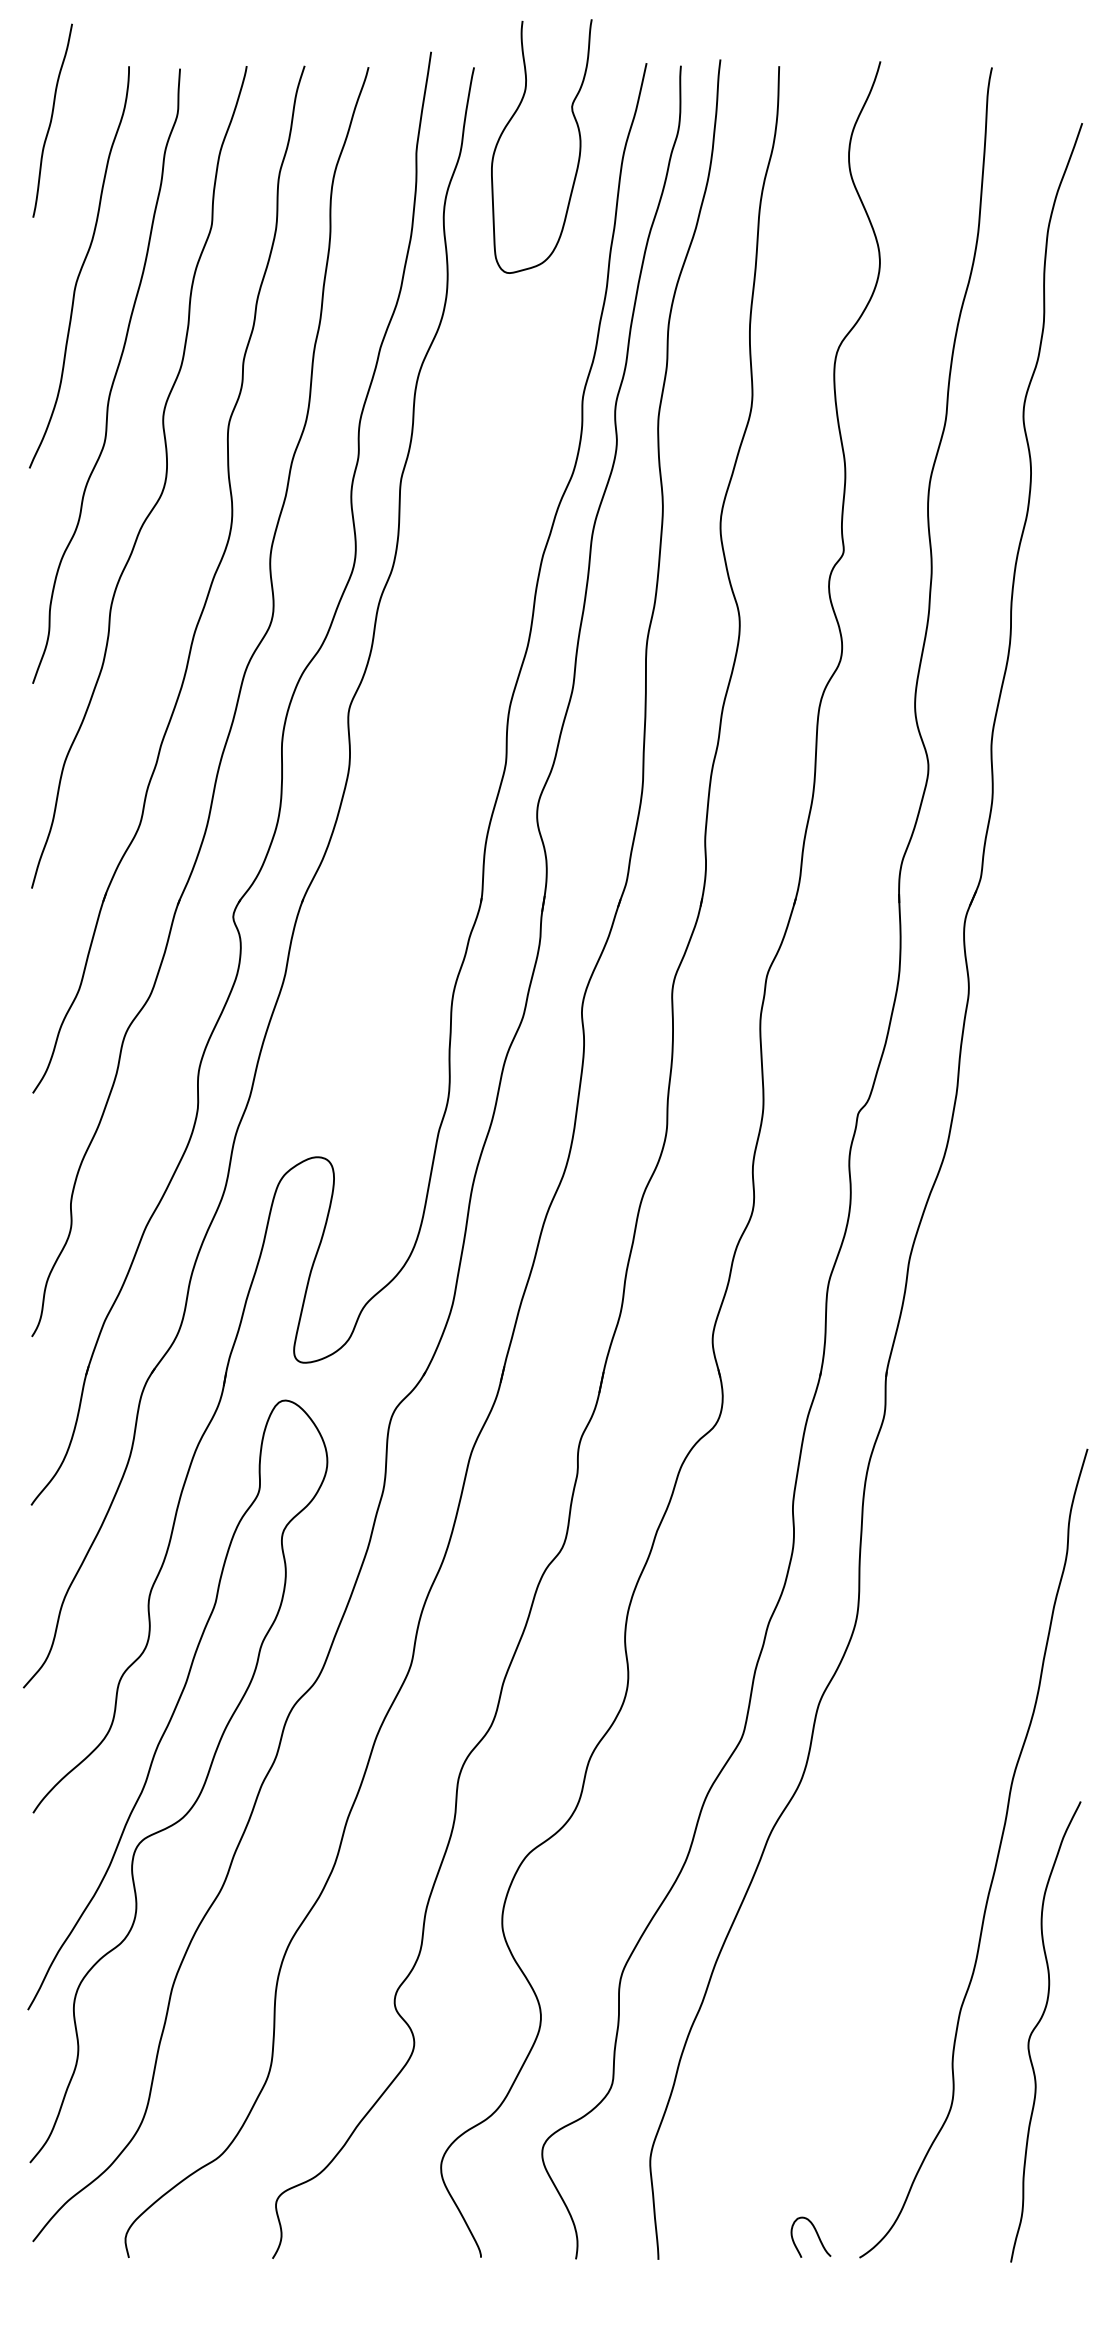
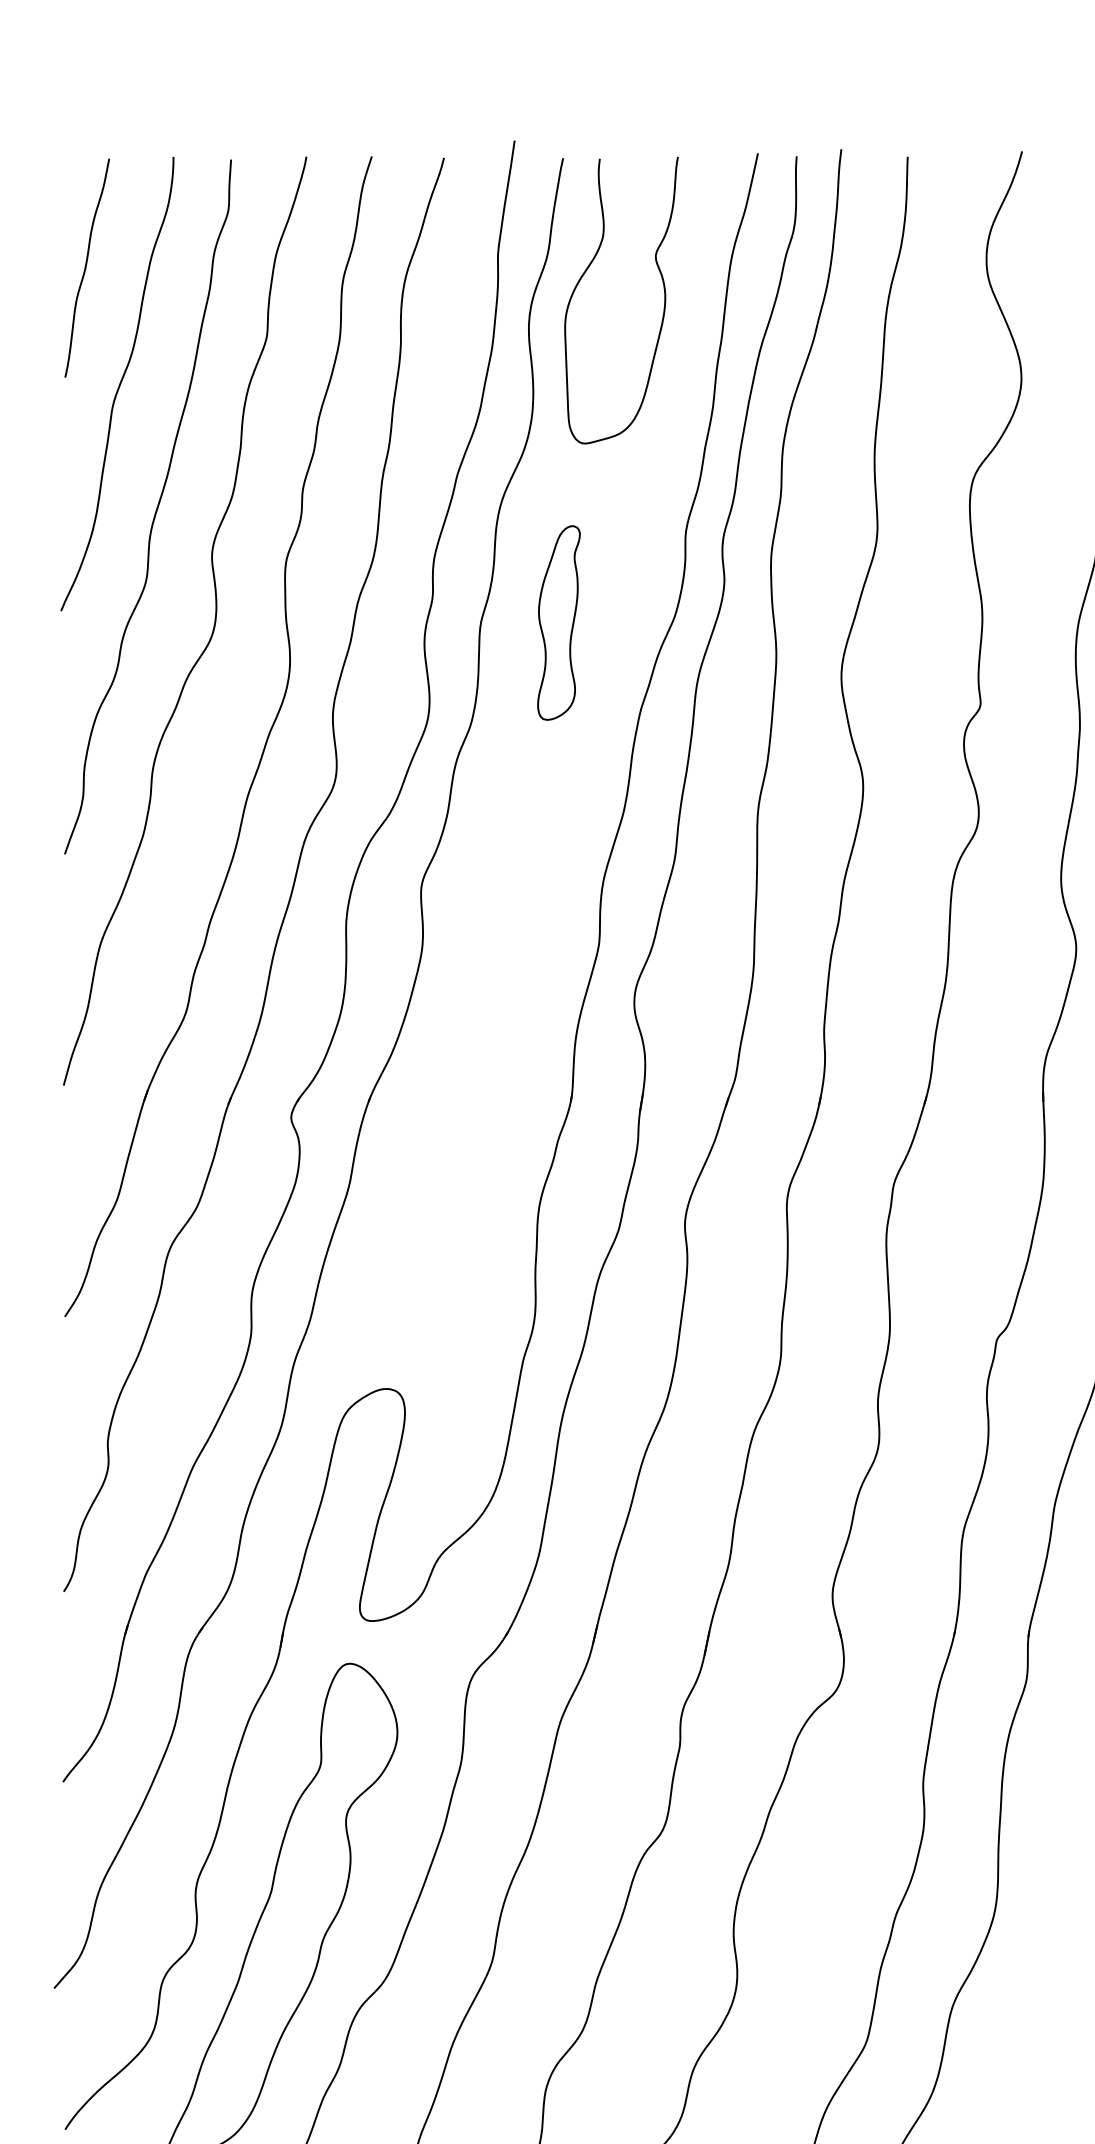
curve: (52, 120) -> (87, 267), moved
curve: (579, 146) -> (664, 300), moved
part: (470, 478) -> (559, 622), added

